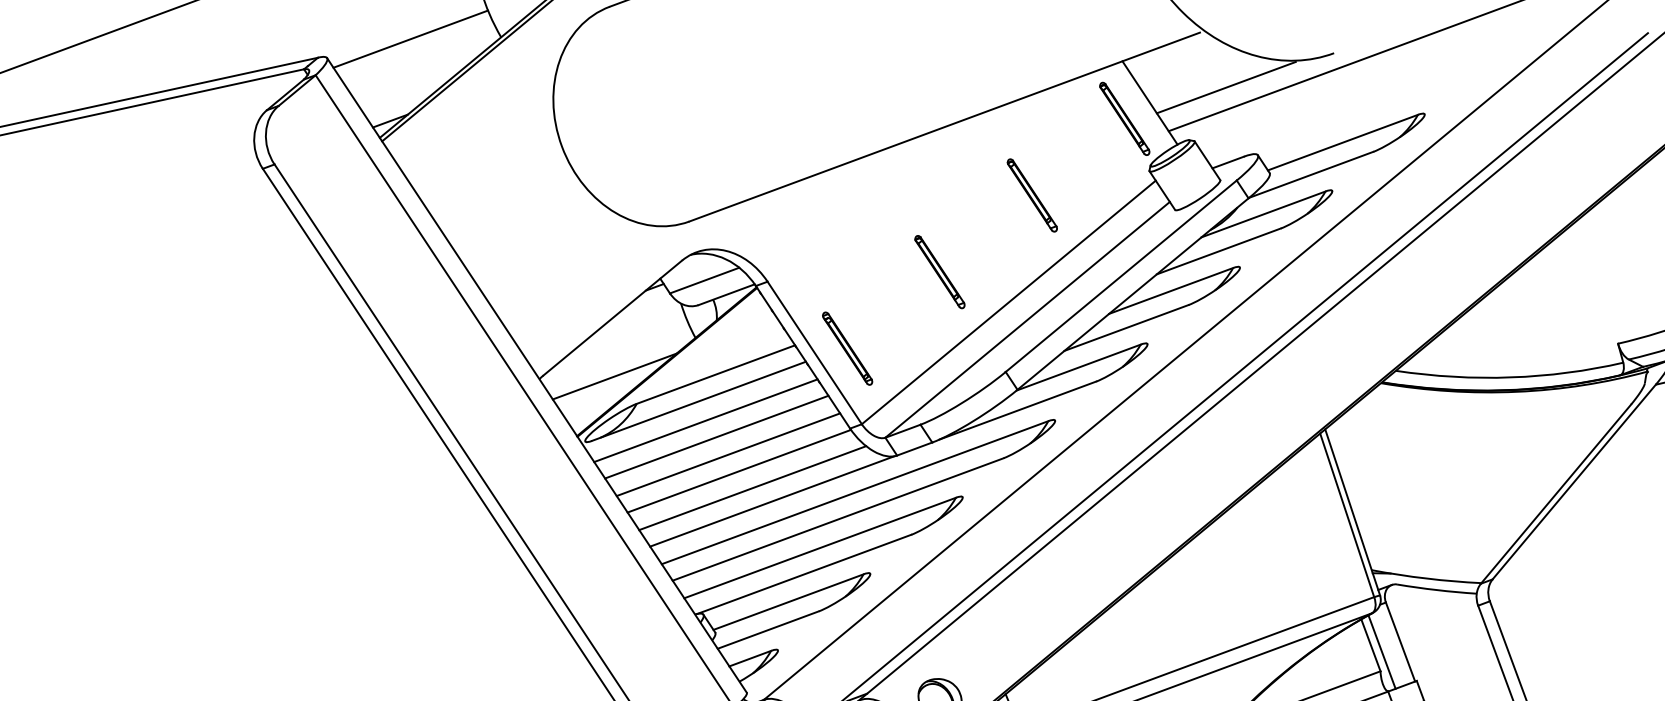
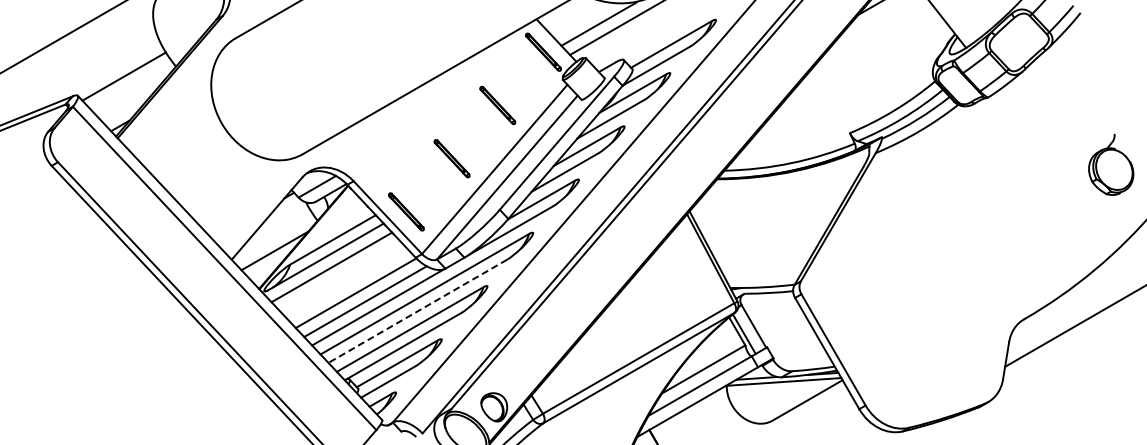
line: (716, 436) -> (339, 275), removed
line: (727, 454) -> (347, 284), removed
line: (837, 519) -> (417, 311), solid -> dashed

